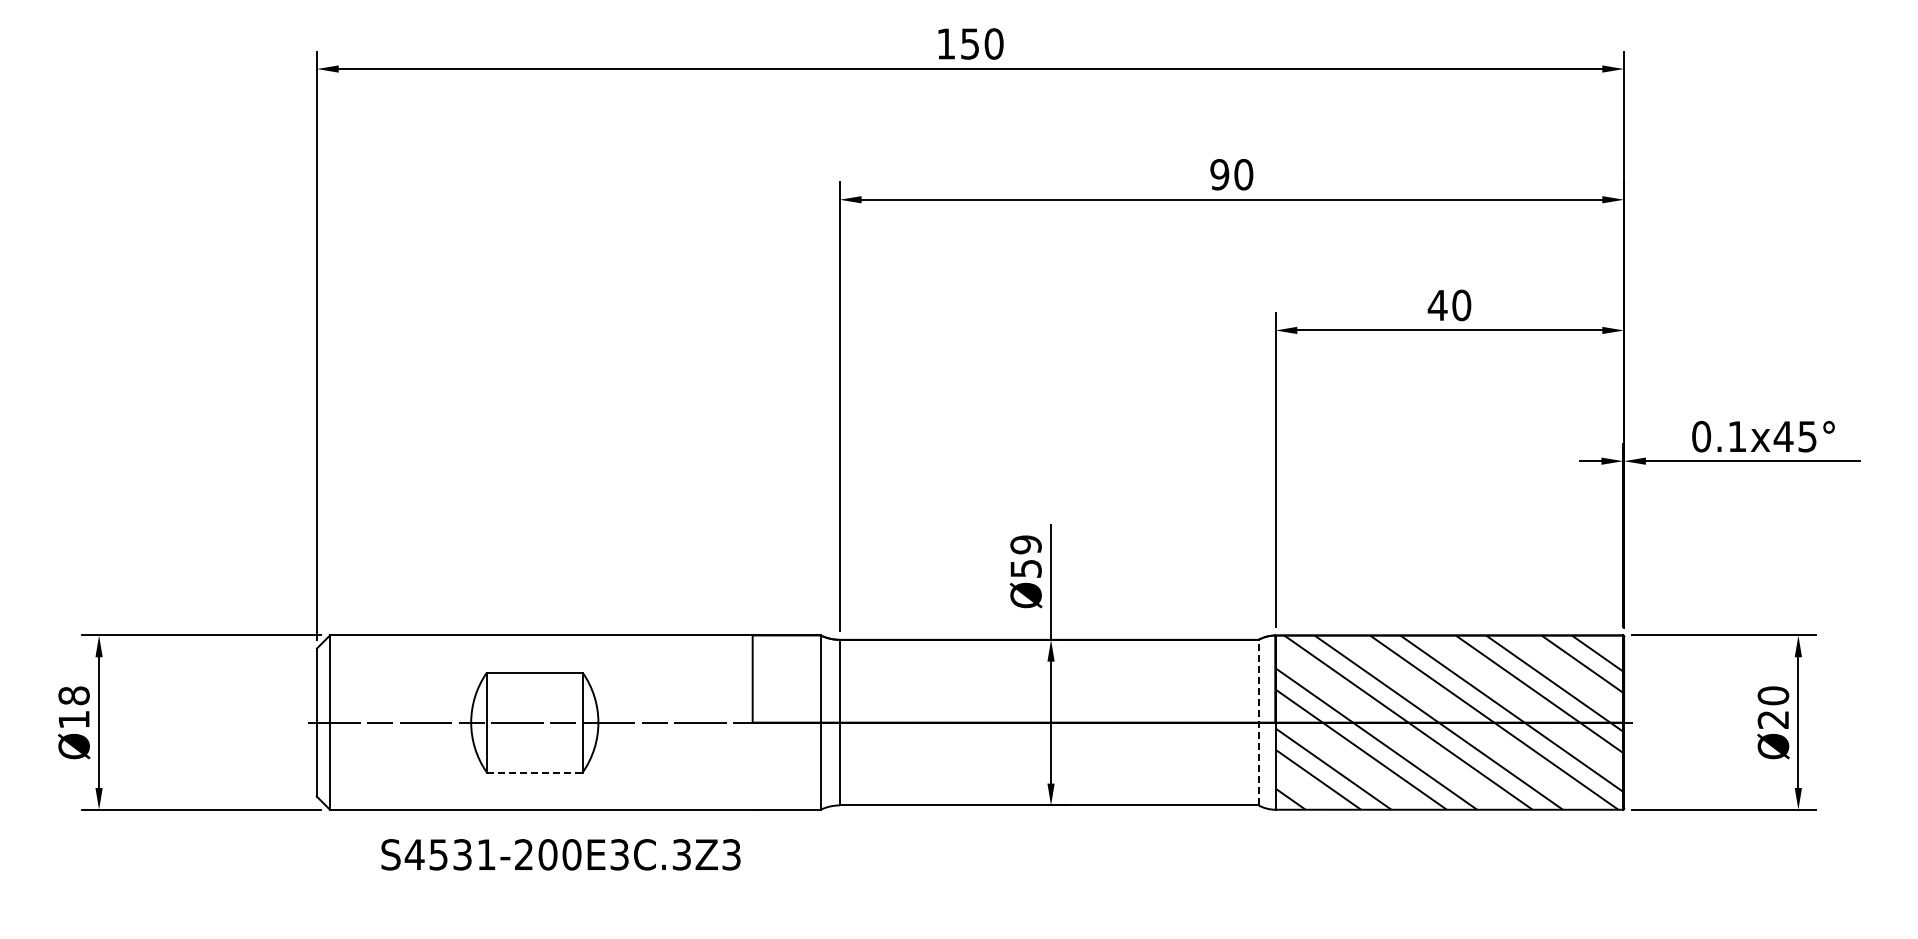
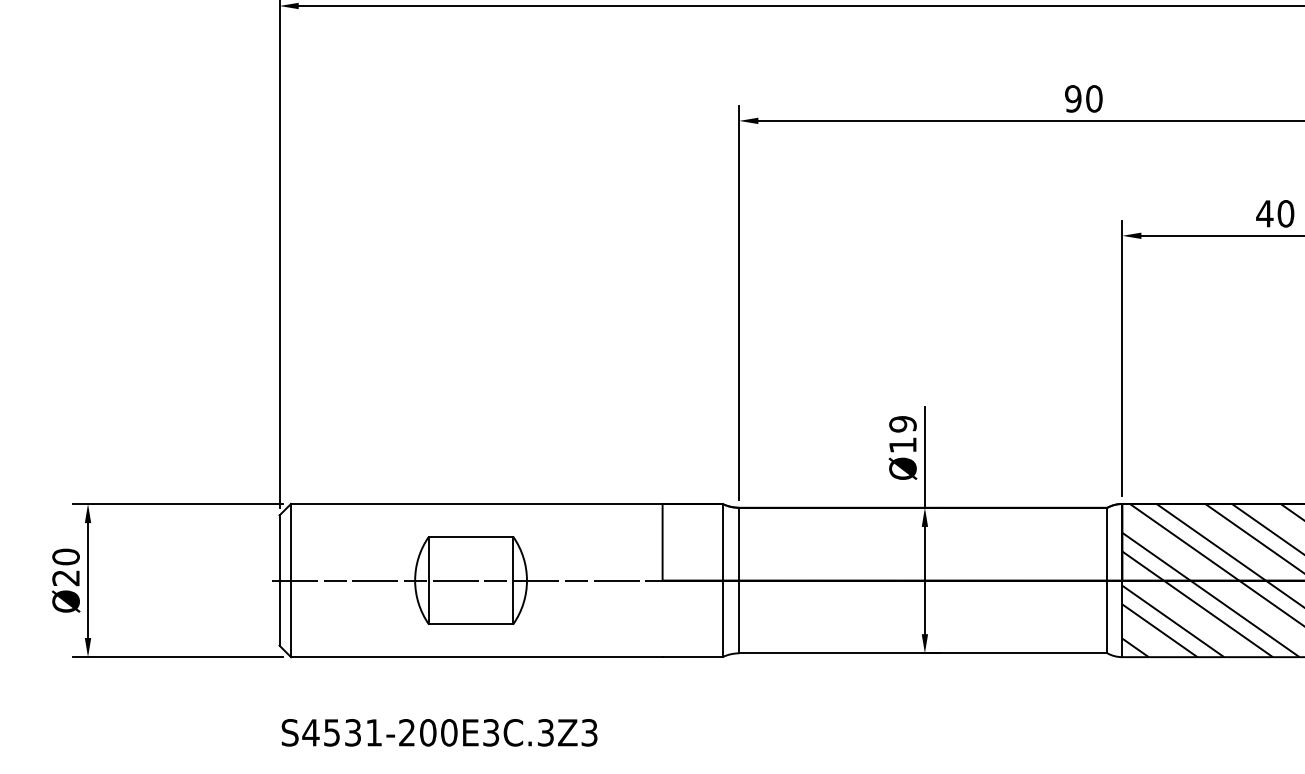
text: (1025, 568) -> (902, 445), Ø59 -> Ø19
text: (73, 707) -> (65, 567), Ø18 -> Ø20
line: (1258, 722) -> (1107, 580), dashed -> solid
line: (534, 772) -> (470, 624), dashed -> solid
text: (560, 854) -> (439, 732), moved

